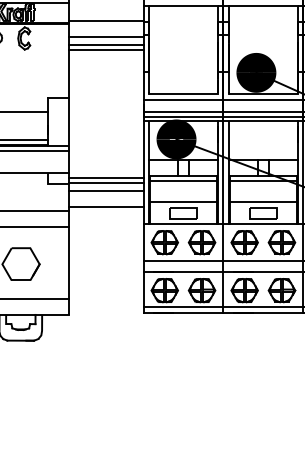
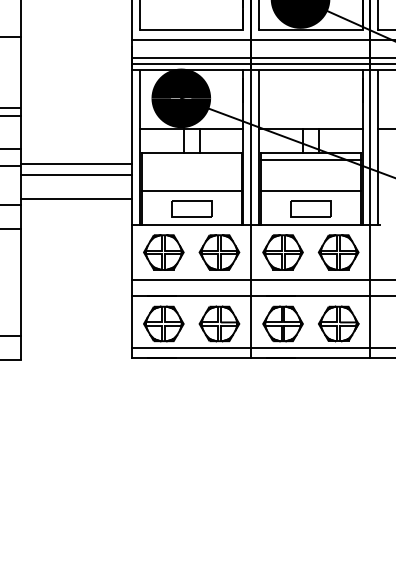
line: (105, 177) -> (75, 155), removed
line: (183, 180) -> (191, 159), removed

